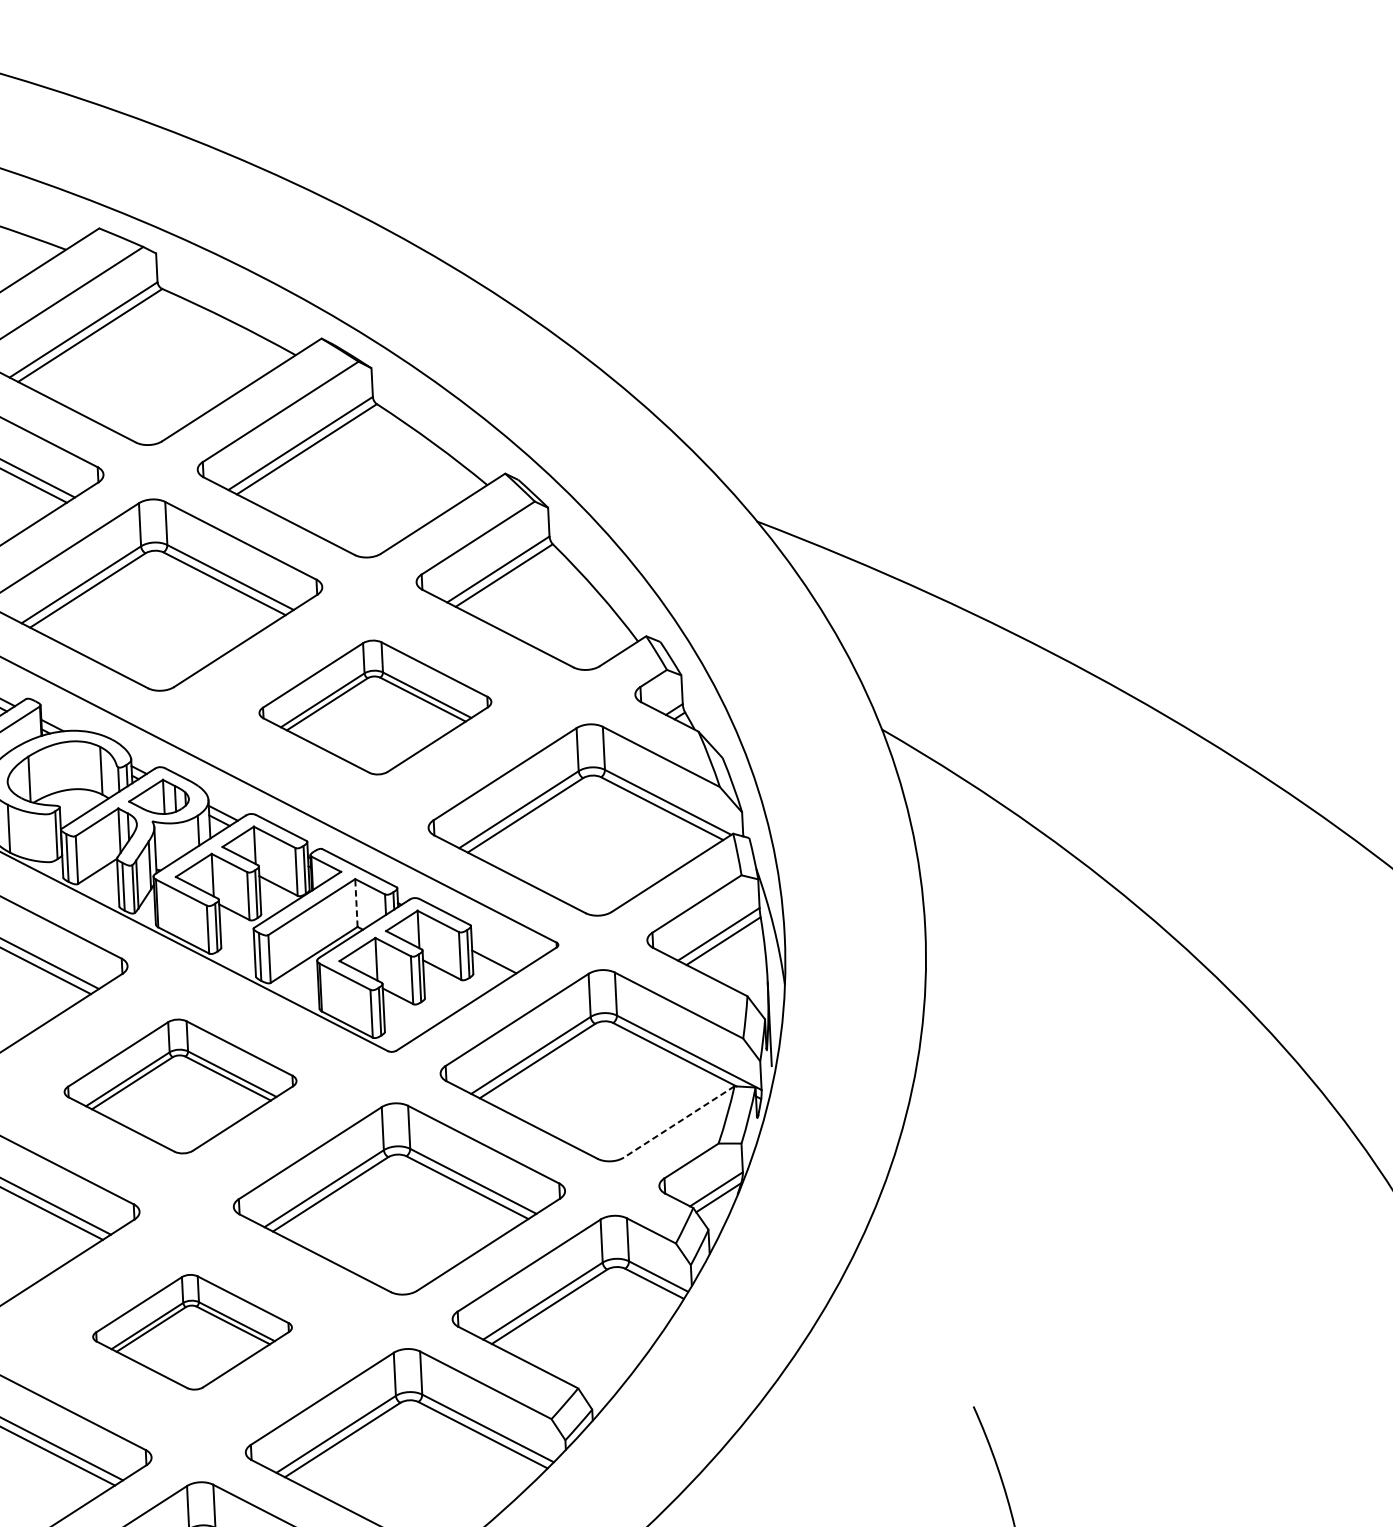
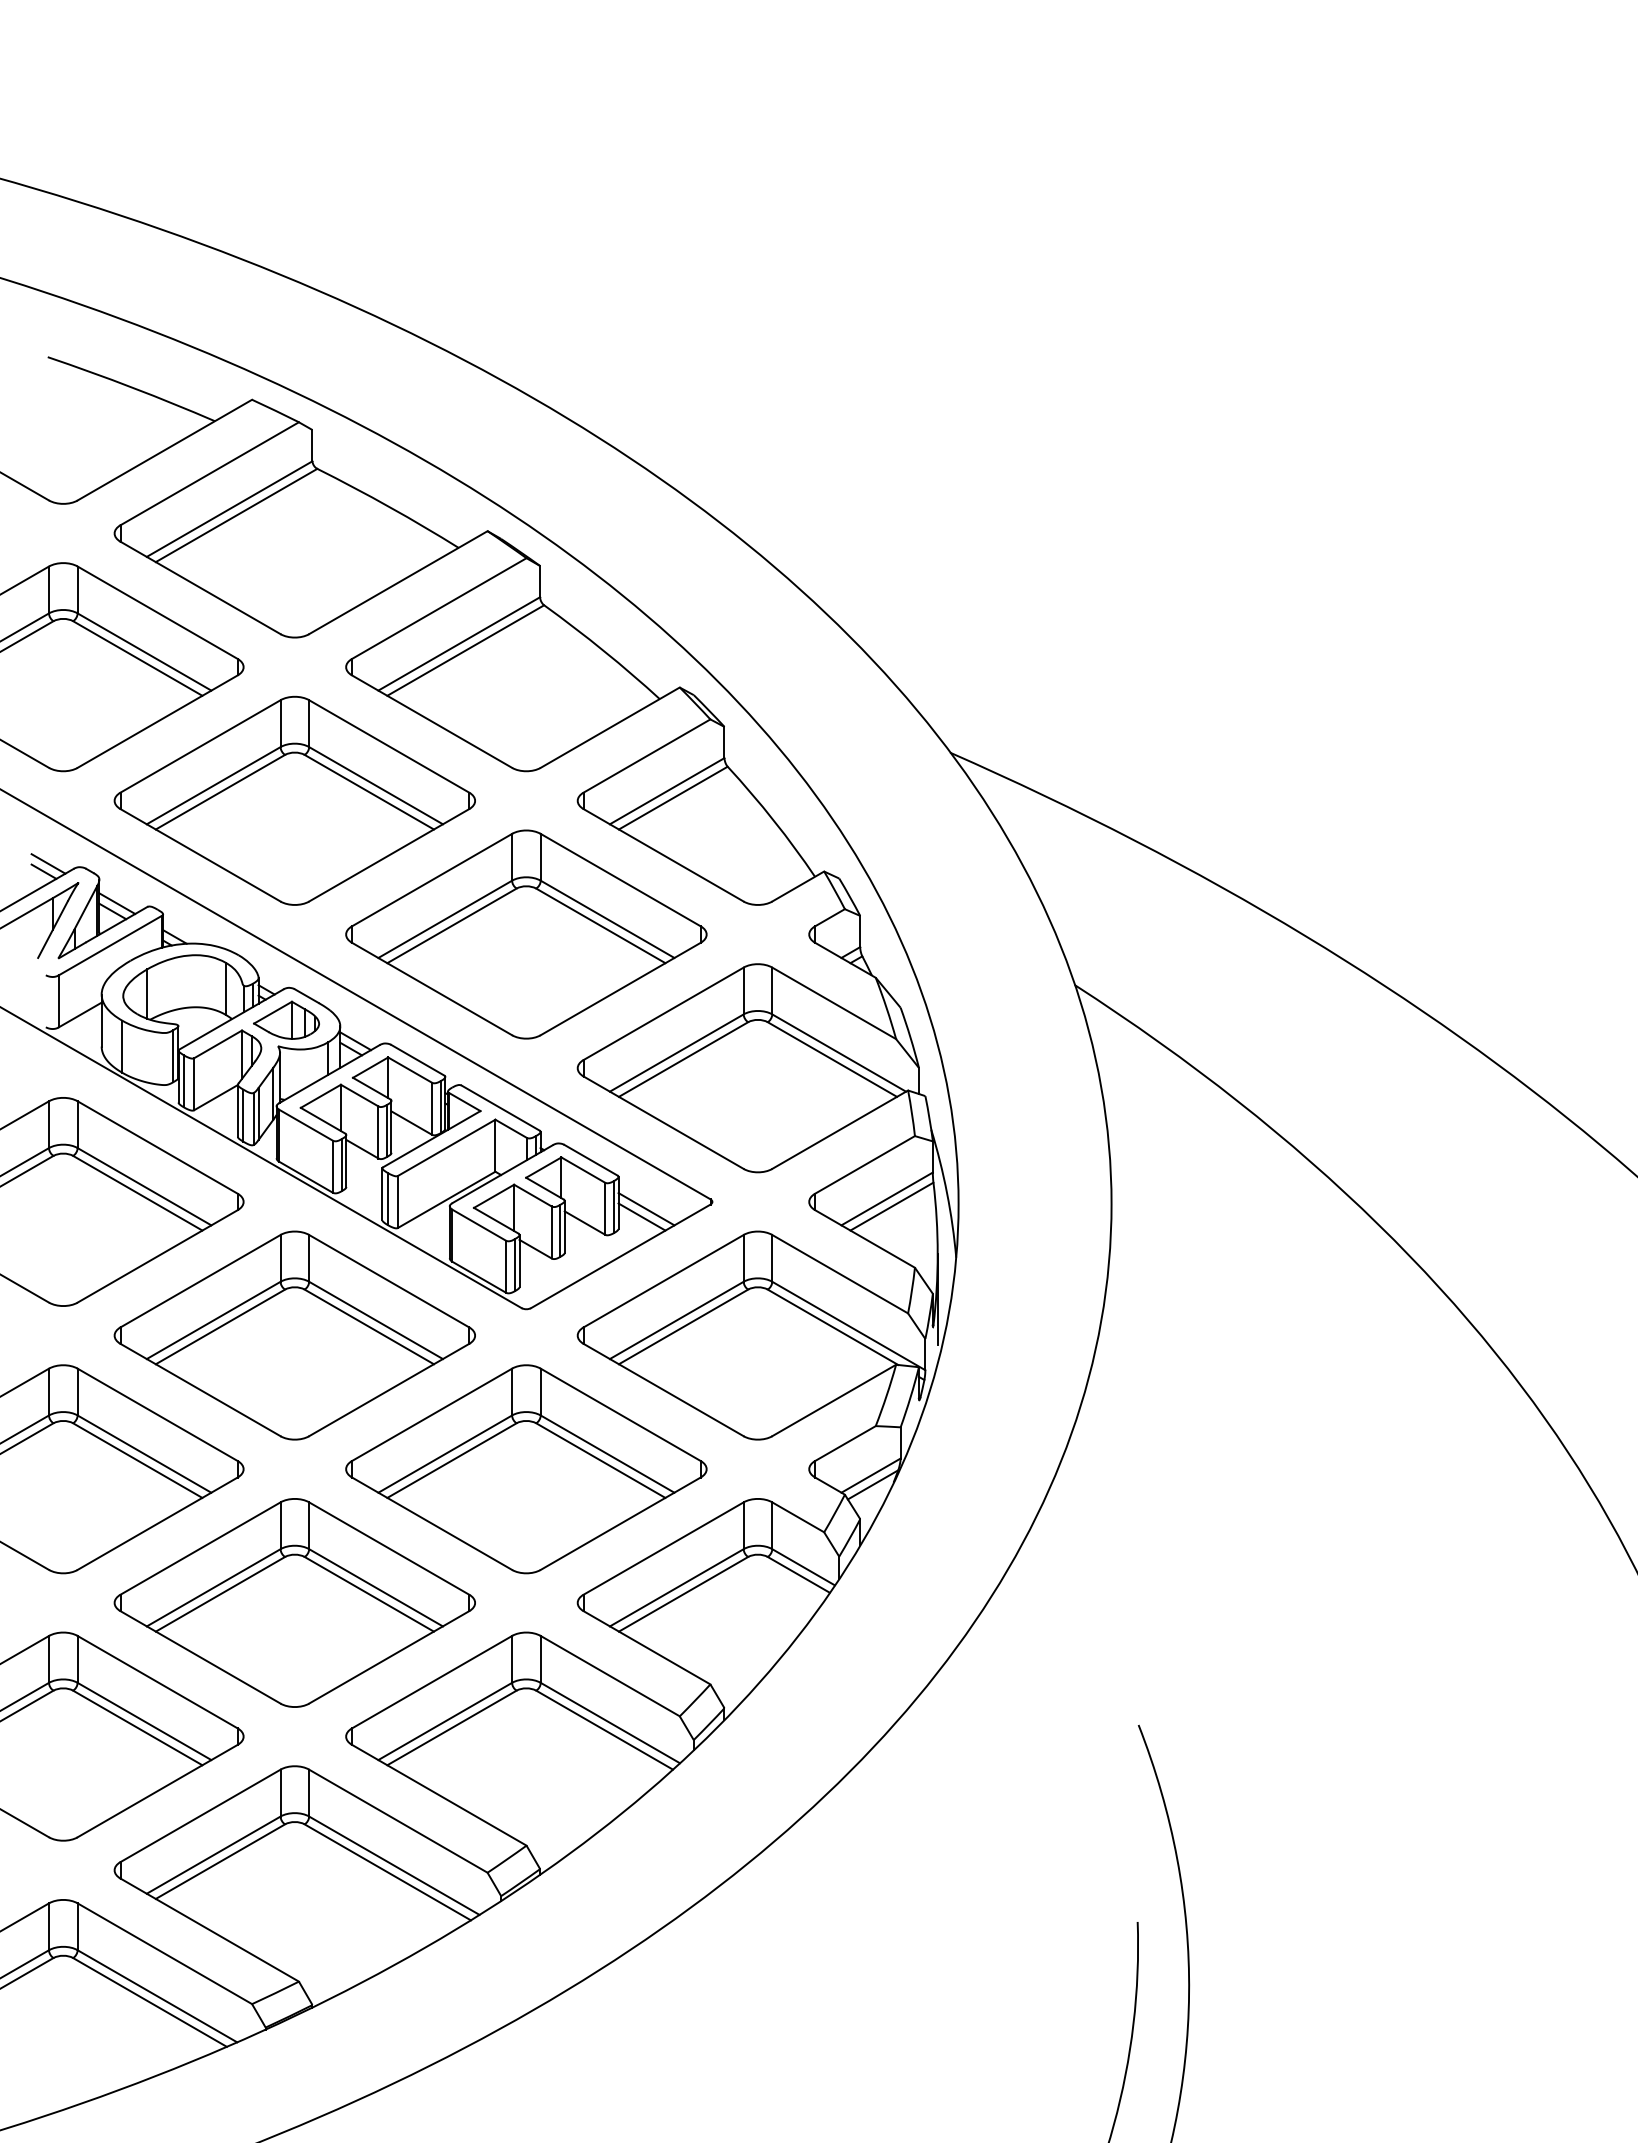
part: (375, 707) -> (526, 934), size x1.43
line: (356, 902) -> (495, 1145), dashed -> solid
line: (498, 954) -> (646, 1209), added
part: (180, 1086) -> (294, 1335), size x1.43
line: (678, 1121) -> (833, 1400), dashed -> solid
part: (192, 1331) -> (294, 1602), size x1.67

